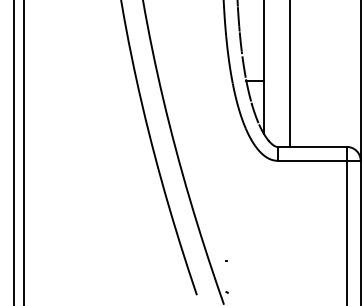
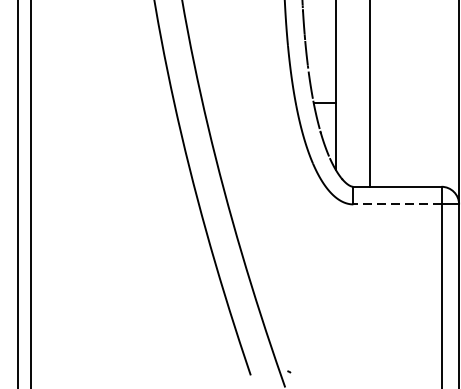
line: (312, 160) -> (397, 204), solid -> dashed

